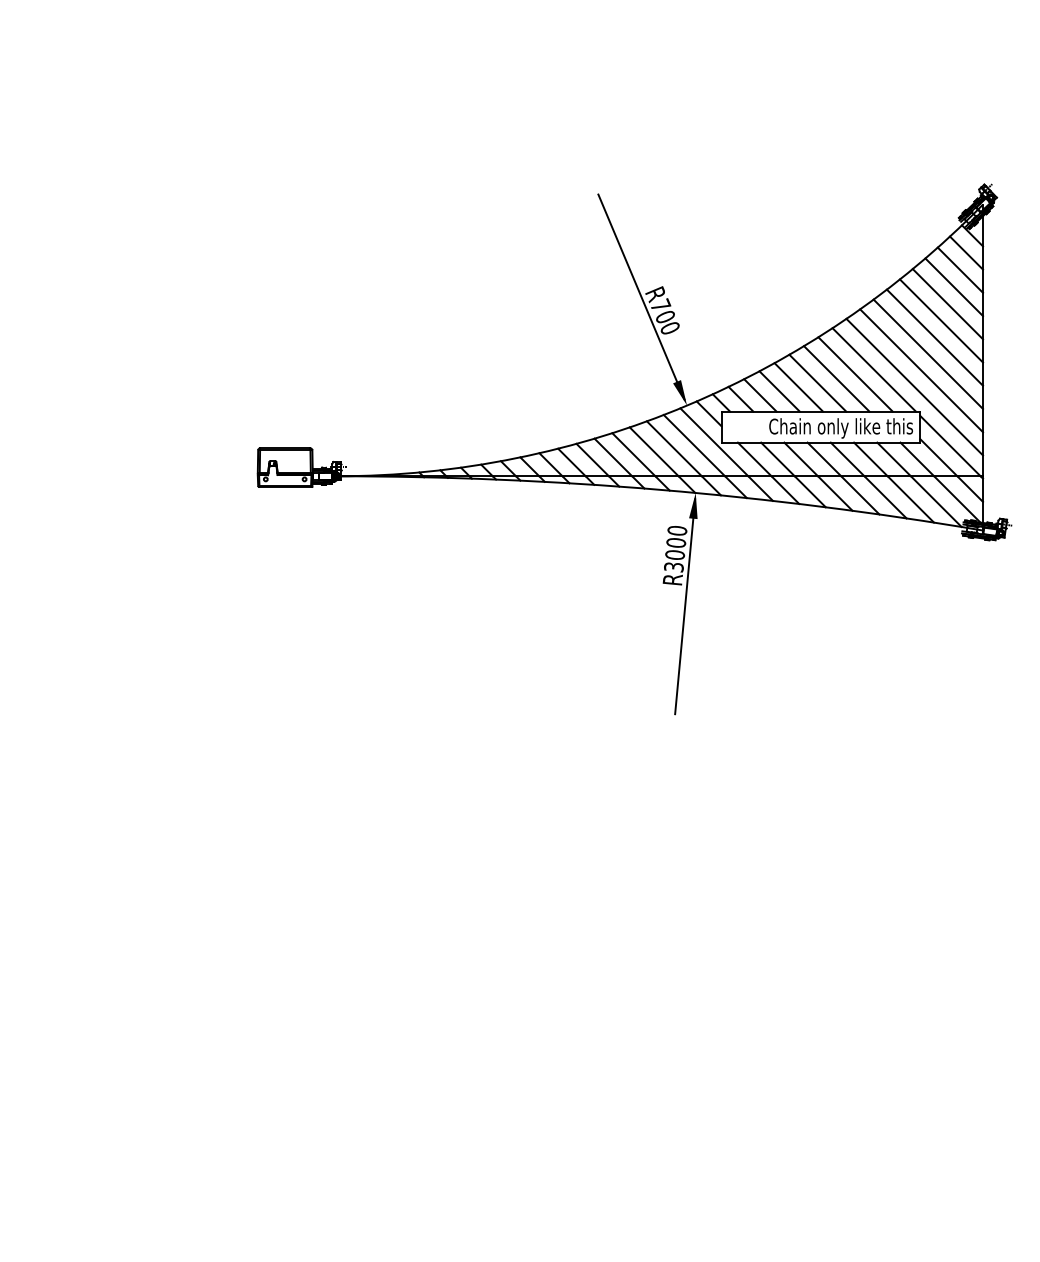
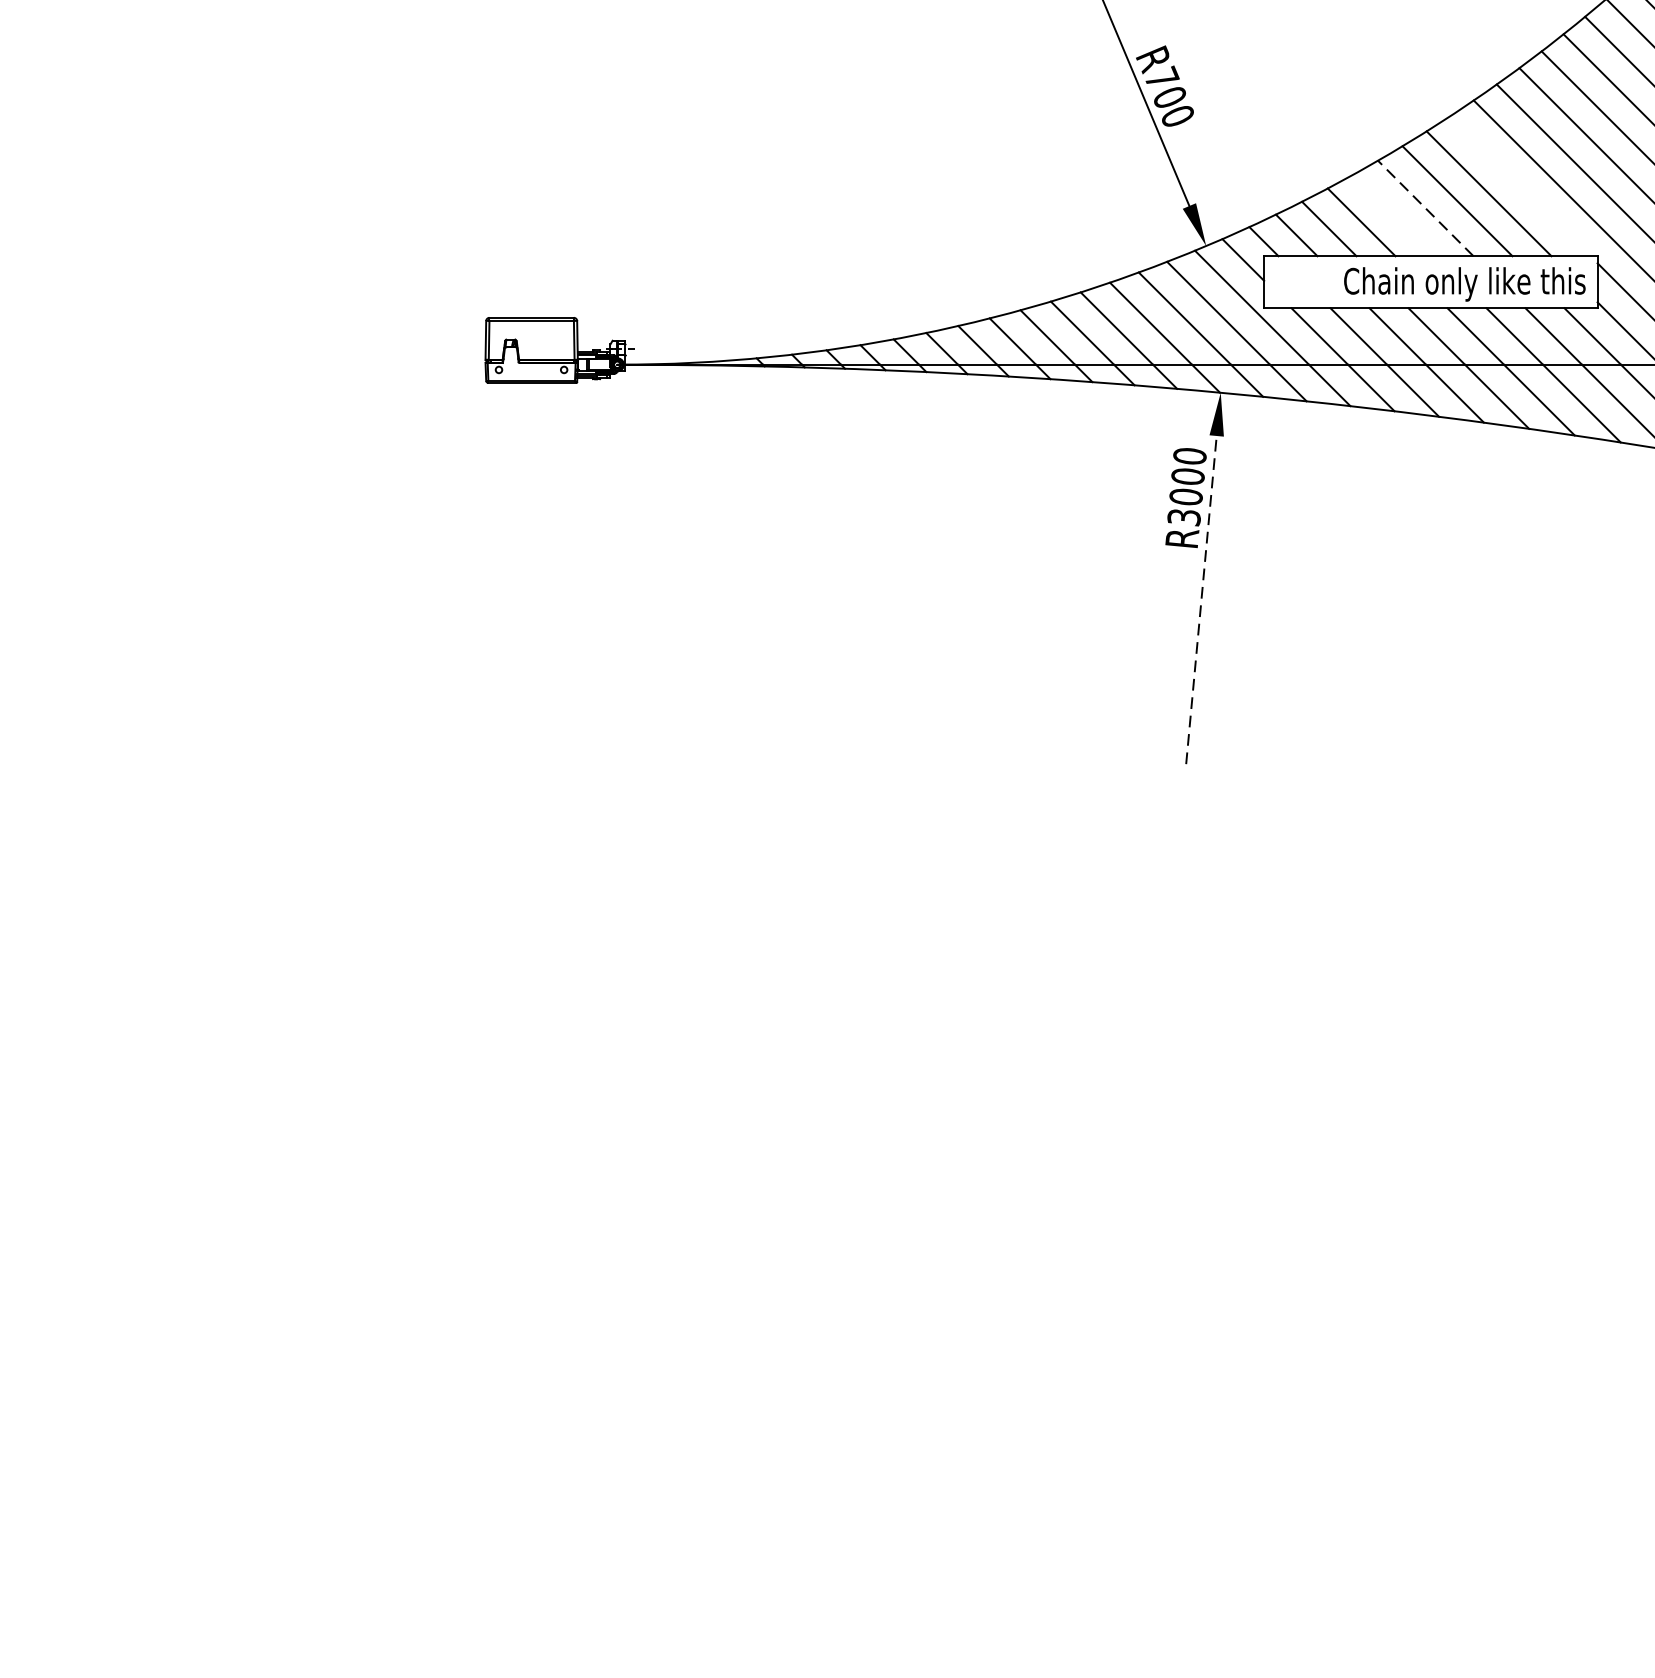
line: (873, 369) -> (1519, 185), removed
line: (817, 382) -> (1425, 207), solid -> dashed
line: (798, 387) -> (1393, 215), removed
line: (685, 606) -> (1203, 583), solid -> dashed

